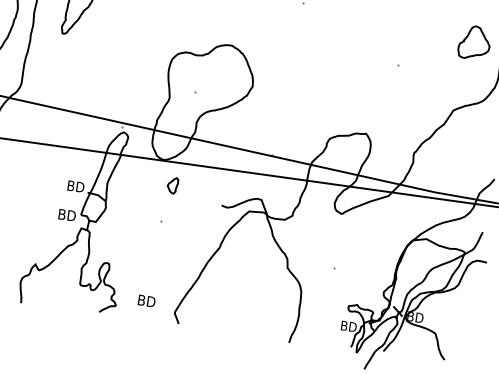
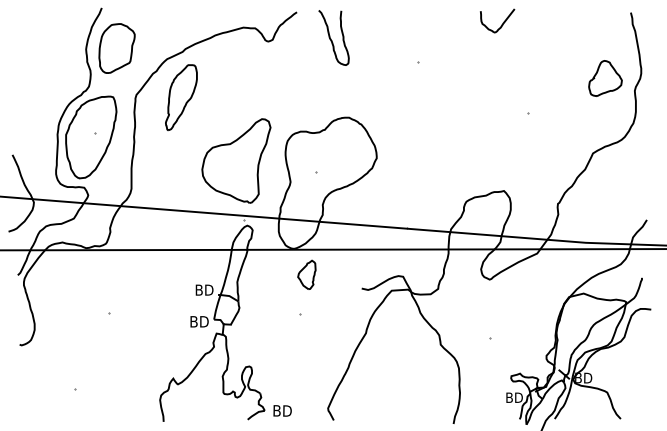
part: (122, 70) -> (236, 160), added
part: (172, 185) -> (306, 274), size x1.67
text: (146, 300) -> (282, 410), moved

